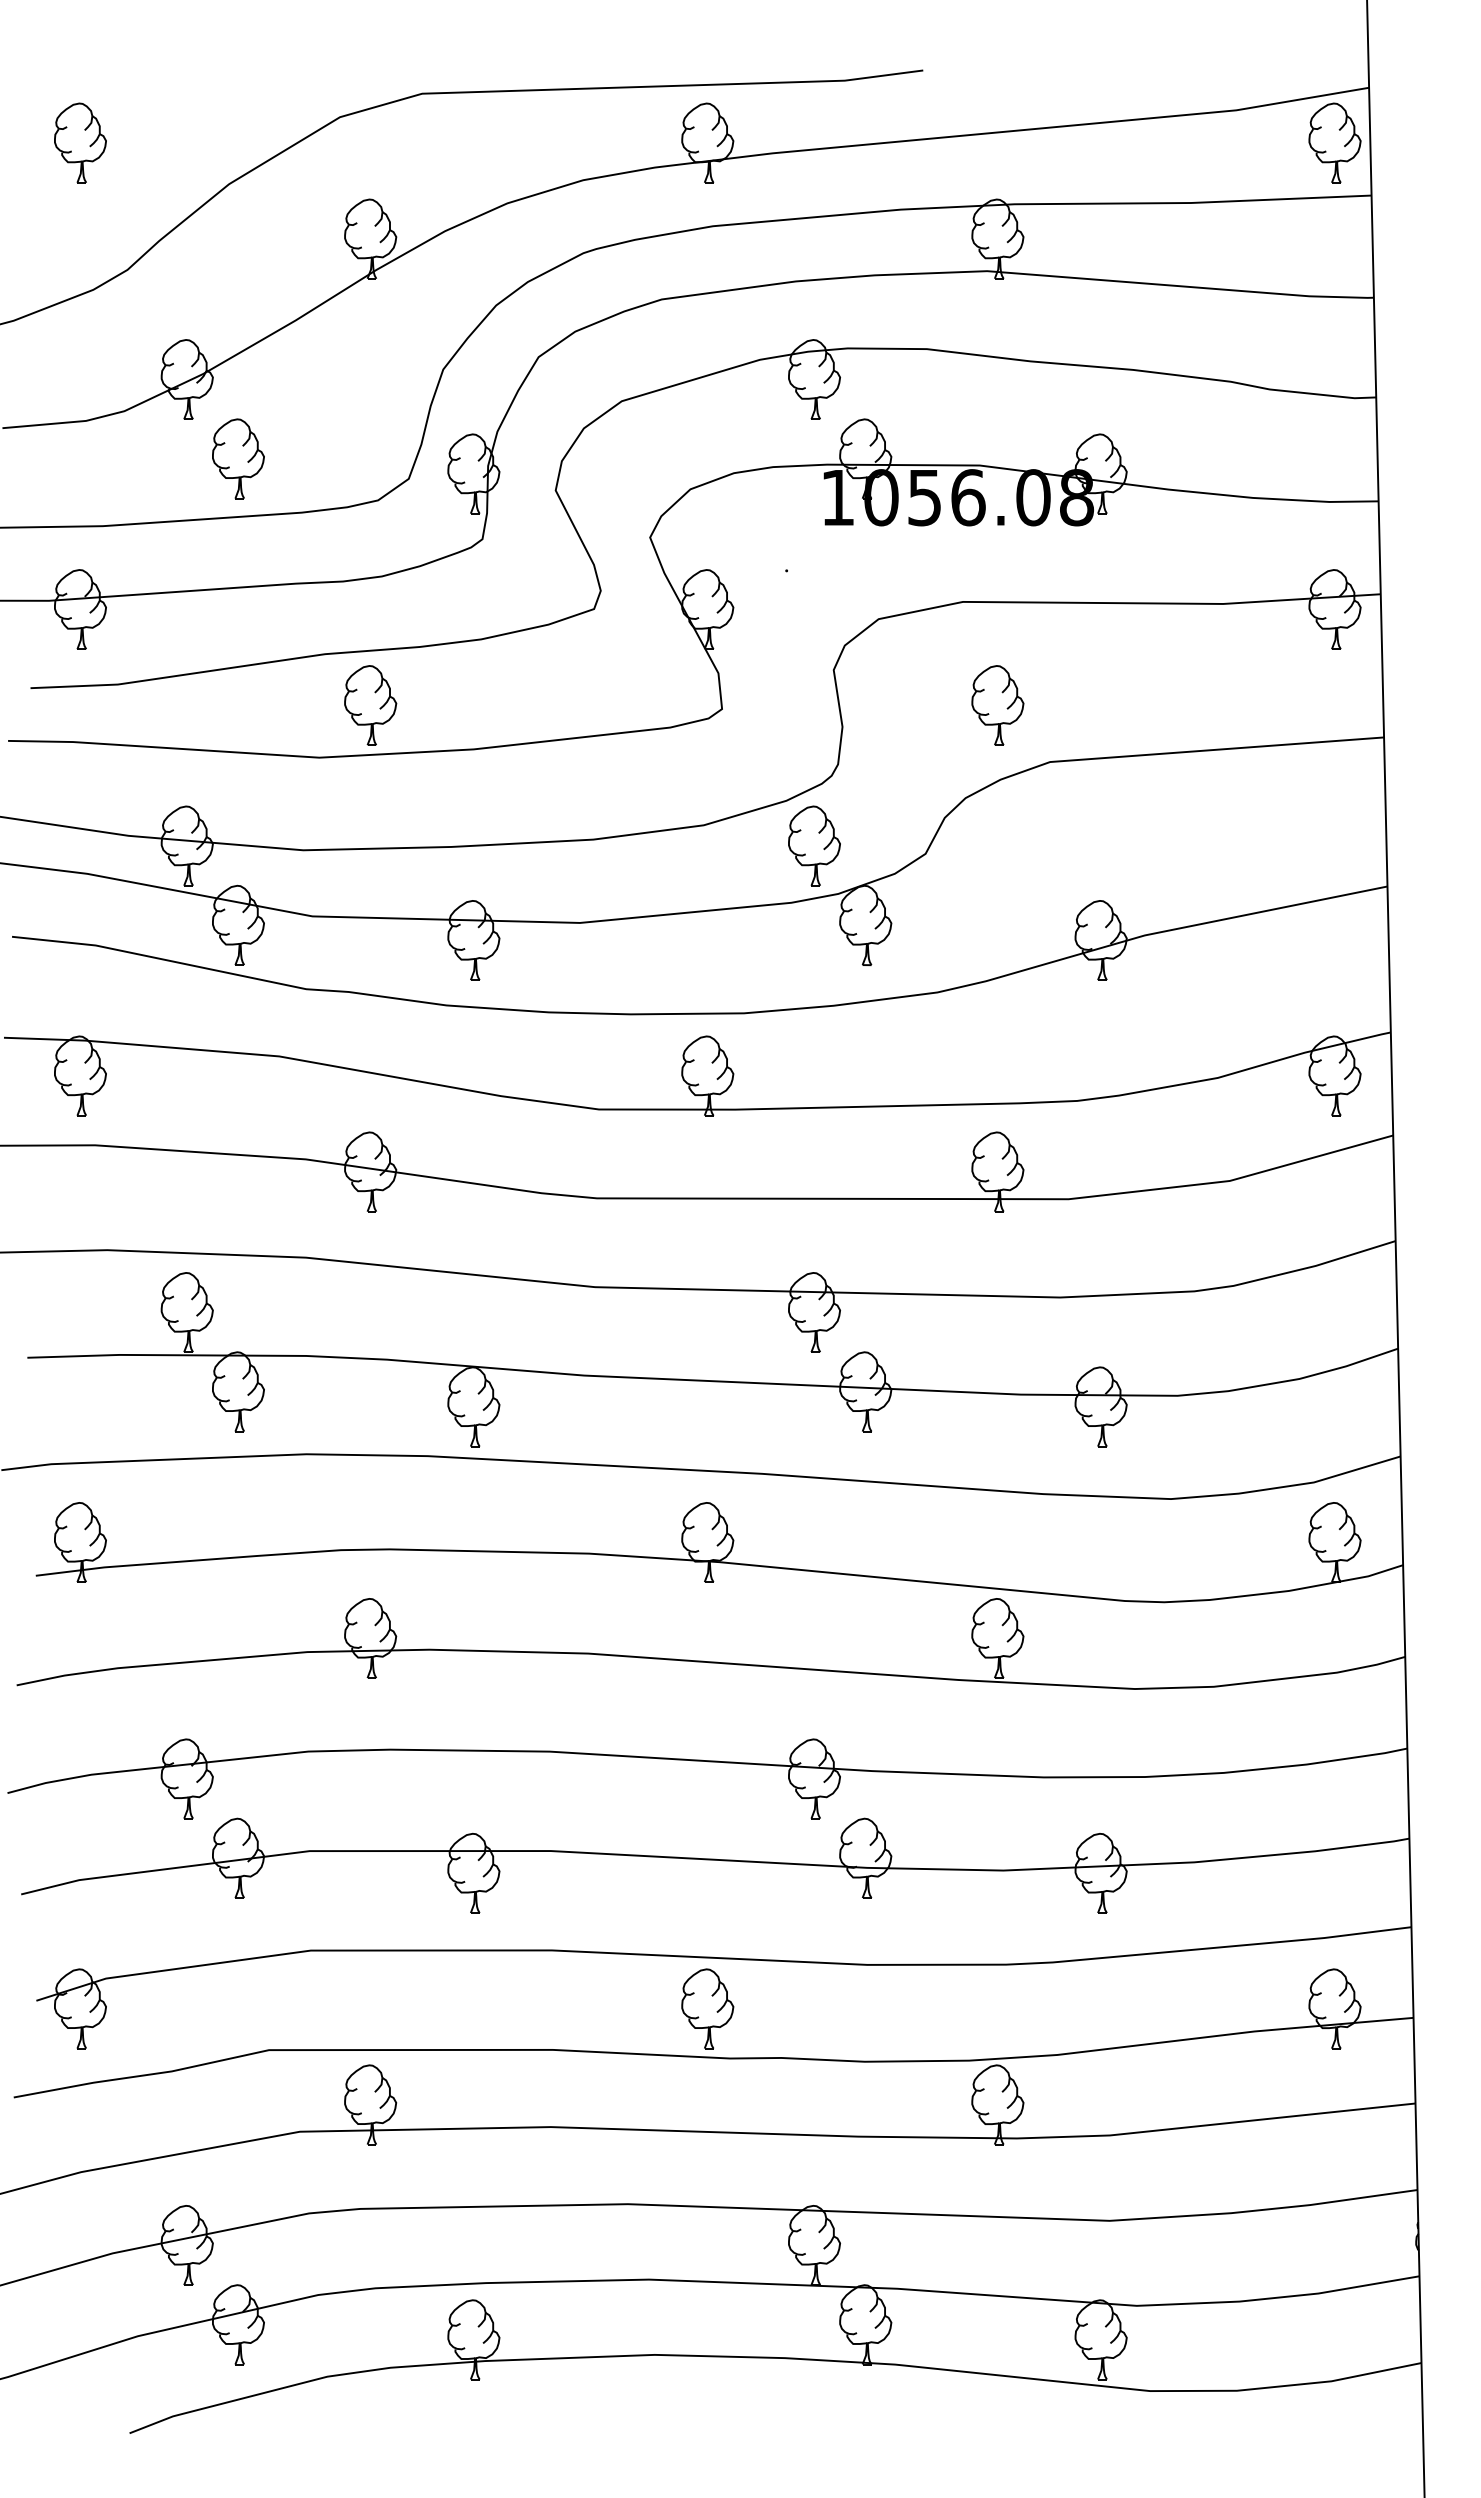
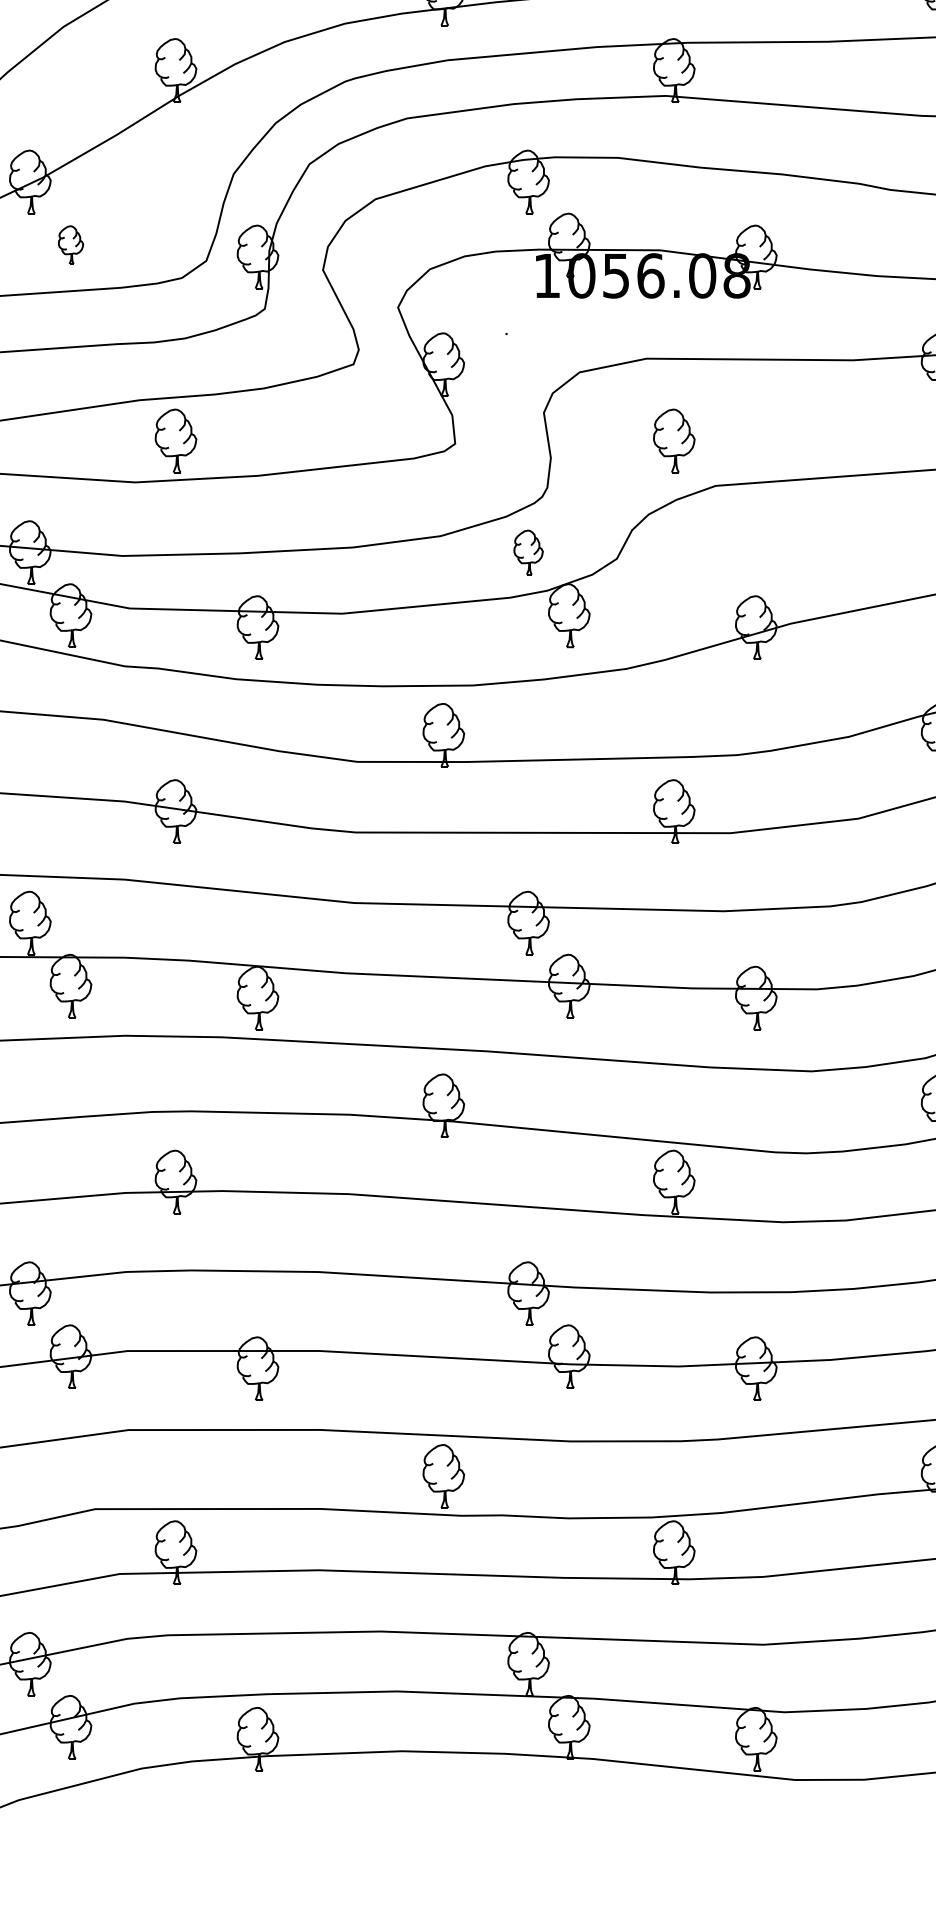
part: (238, 458) -> (71, 244), size x0.6
part: (814, 845) -> (528, 552), size x0.7

